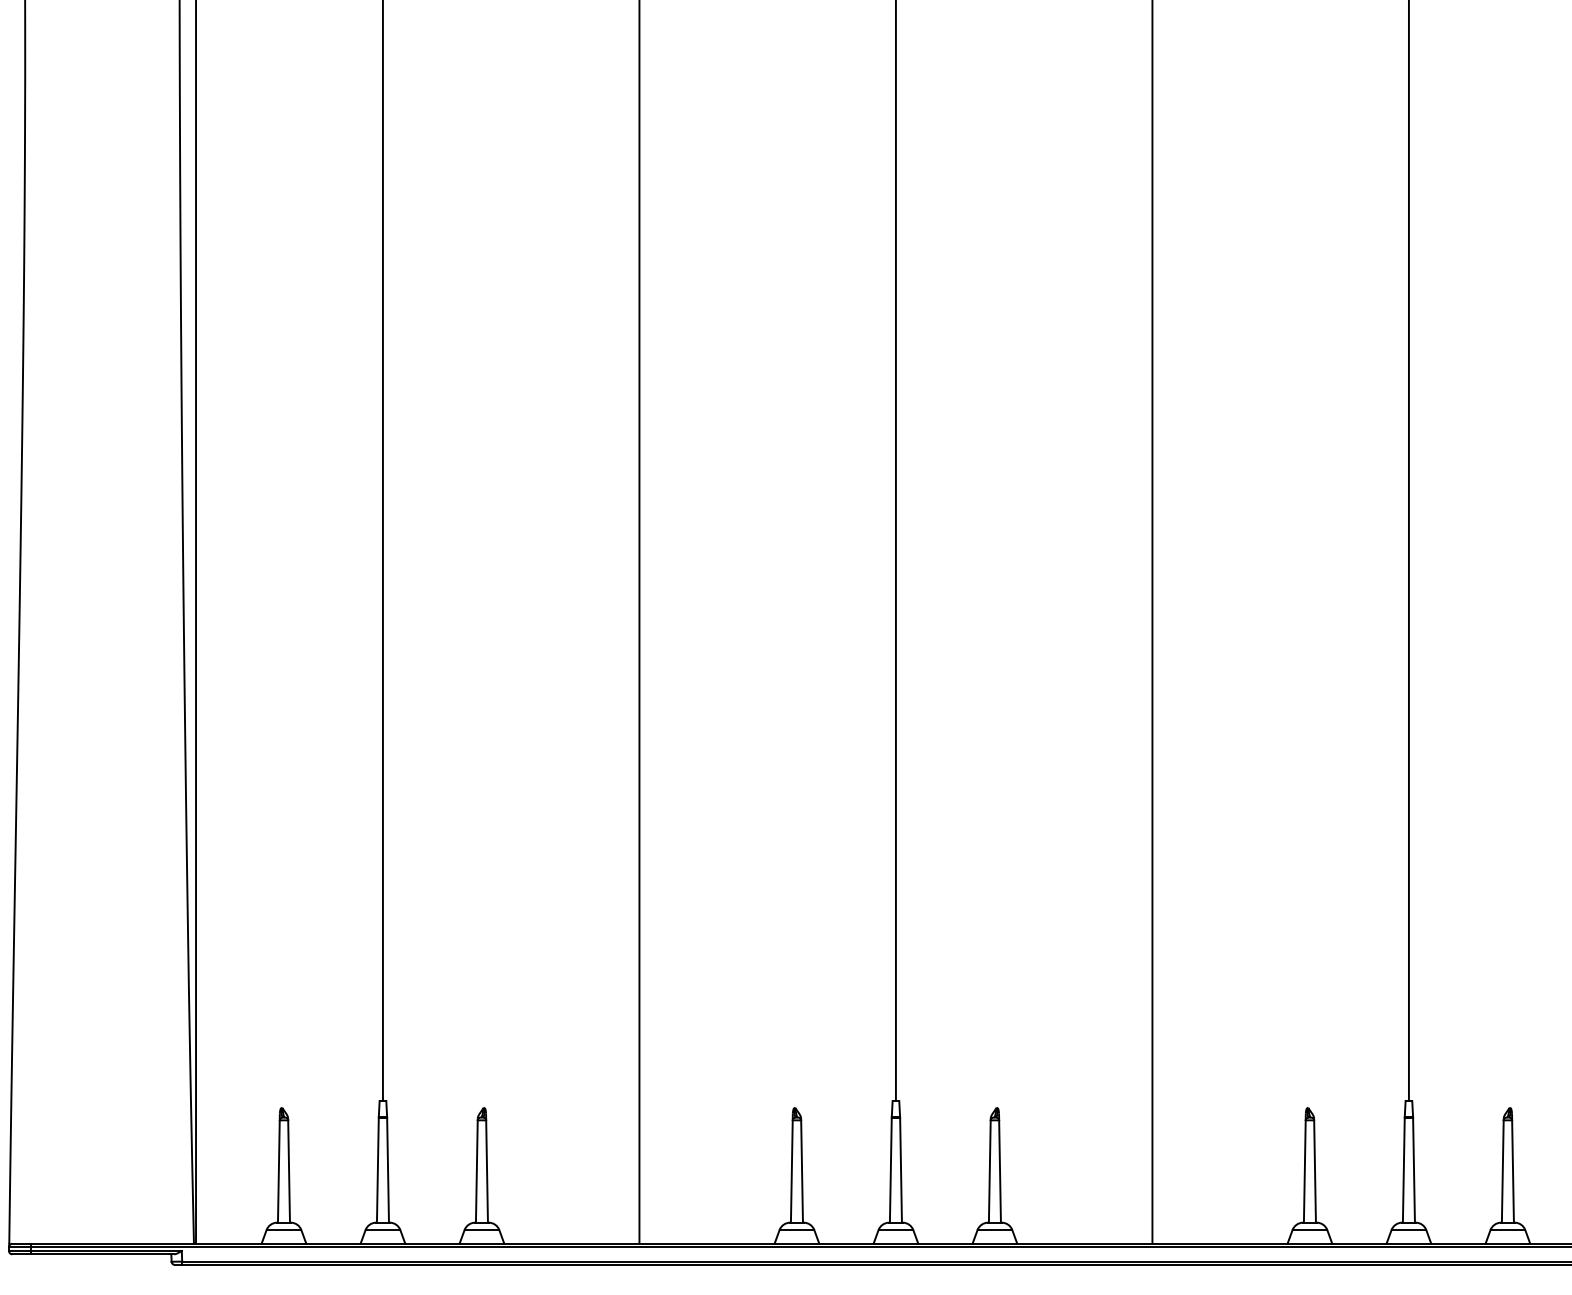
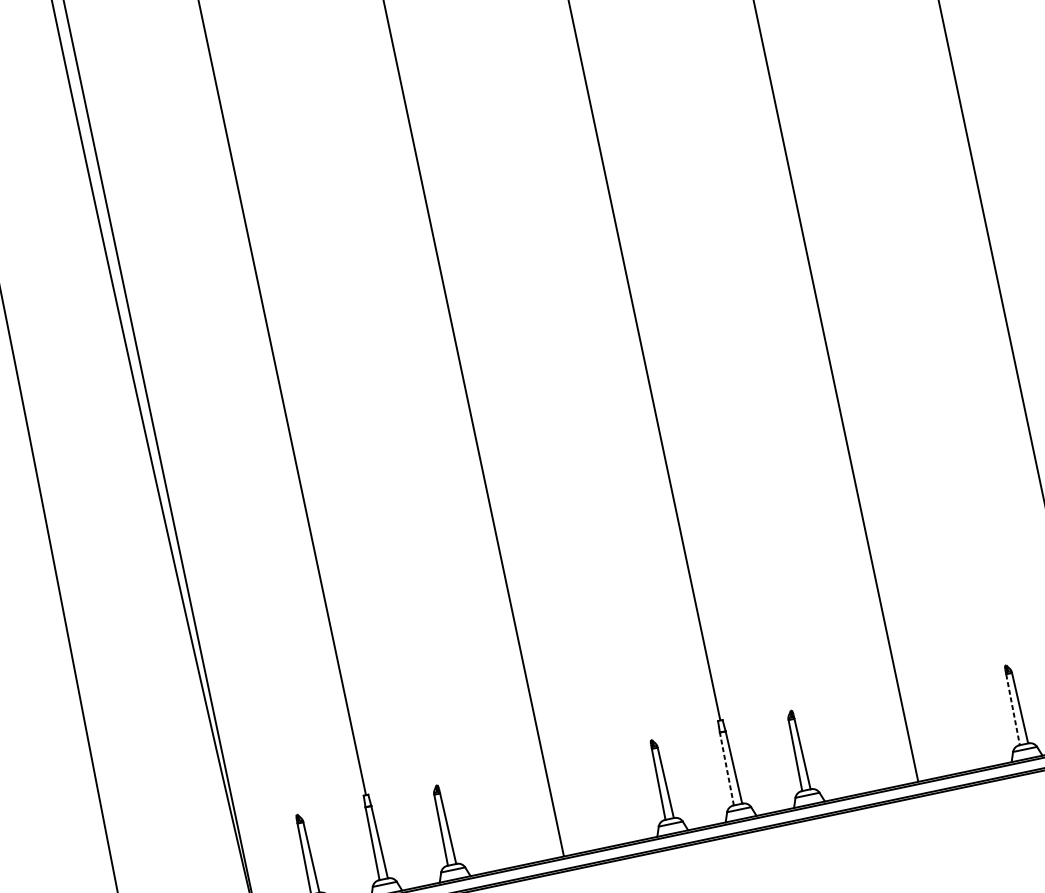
line: (890, 1170) -> (726, 769), solid -> dashed
line: (1304, 1171) -> (1012, 709), solid -> dashed

